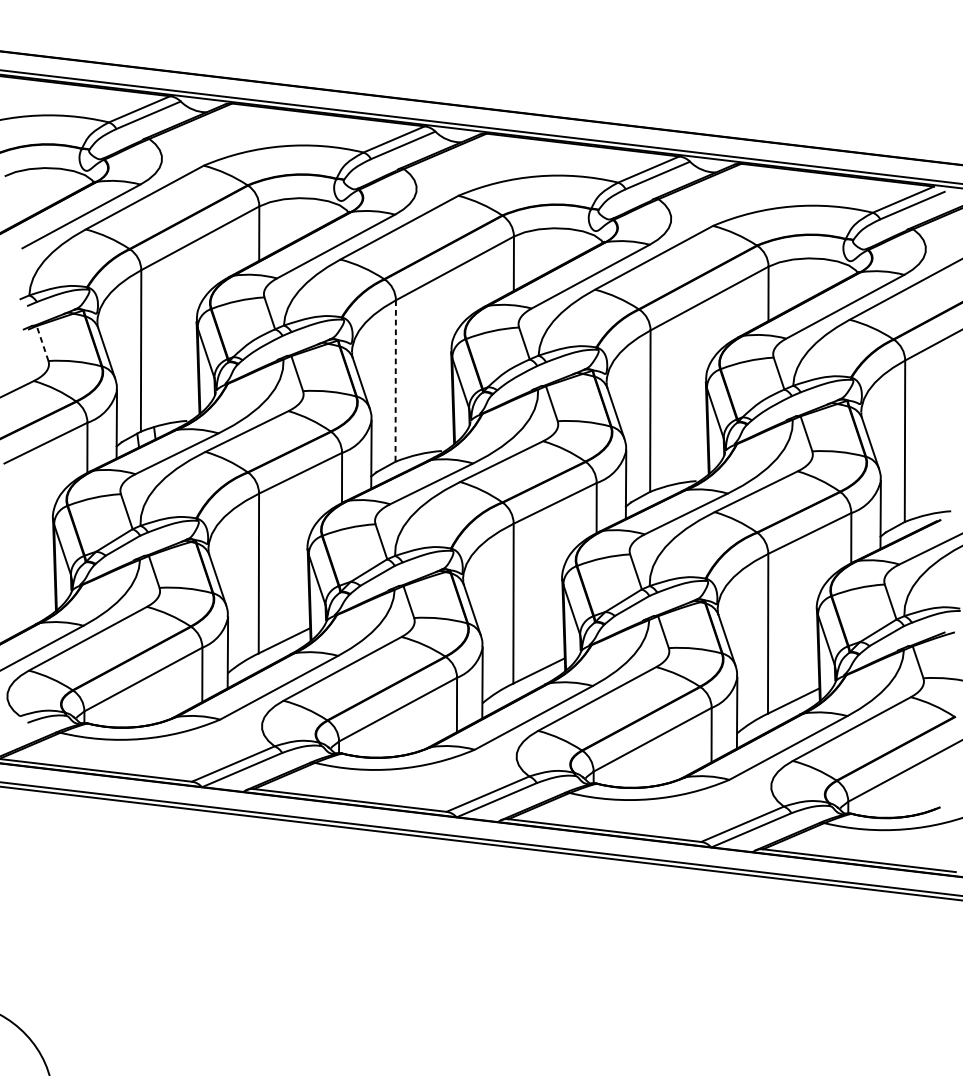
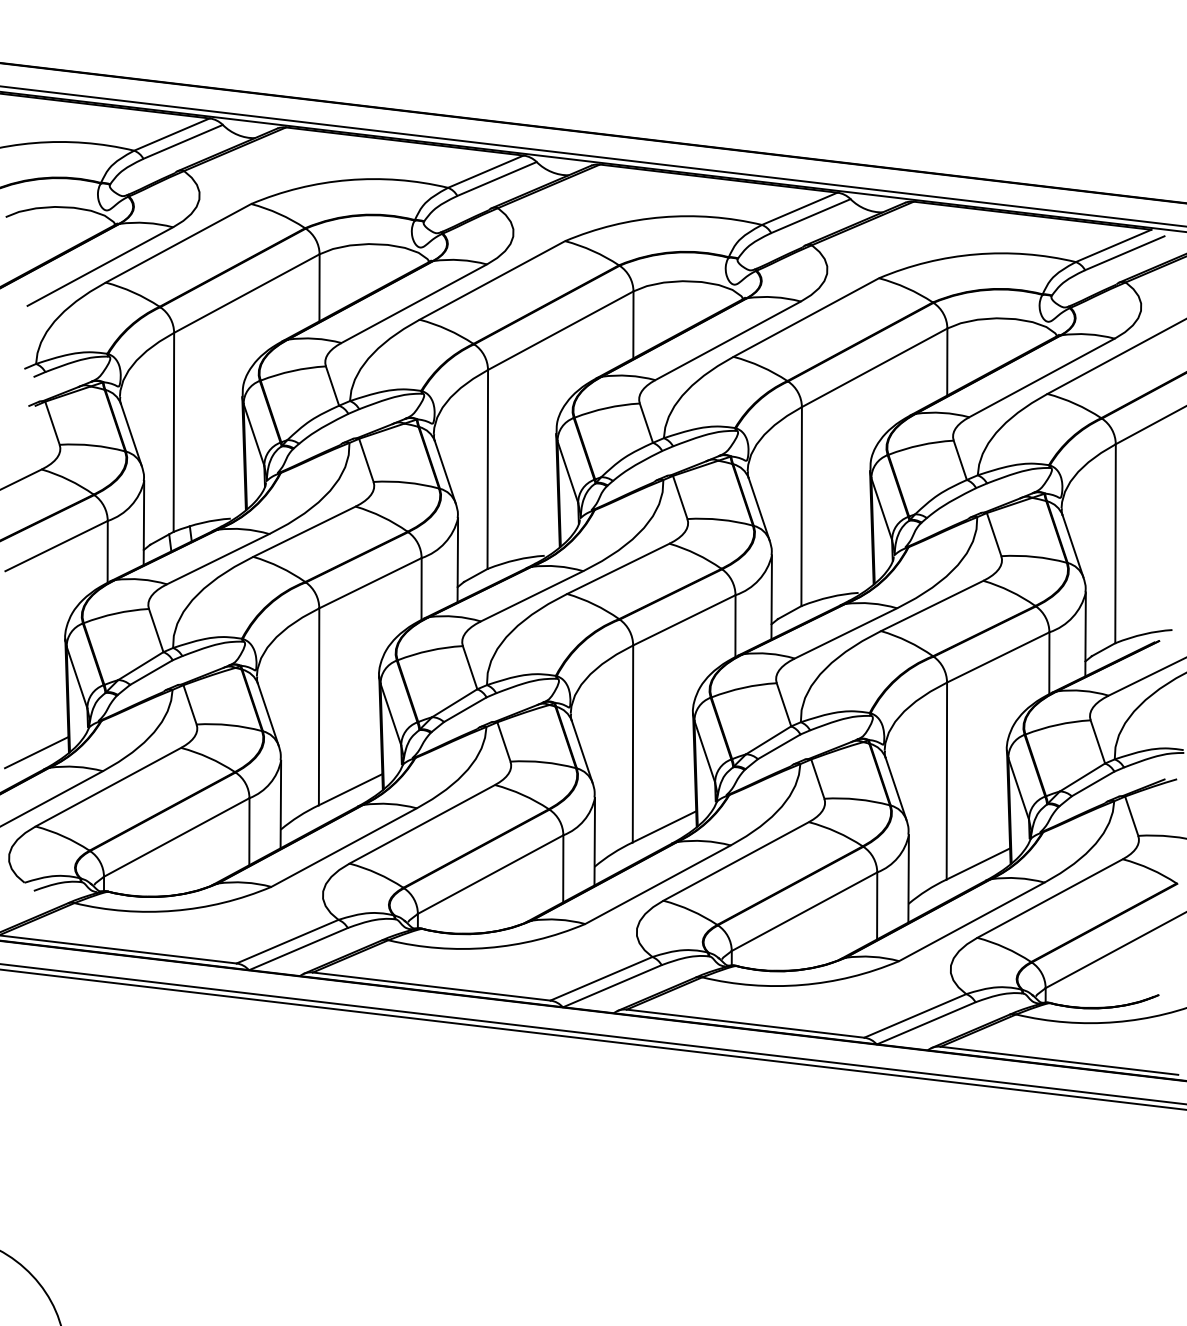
line: (42, 343) -> (52, 423), dashed -> solid
line: (395, 381) -> (487, 469), dashed -> solid
line: (29, 610) -> (36, 752), added

